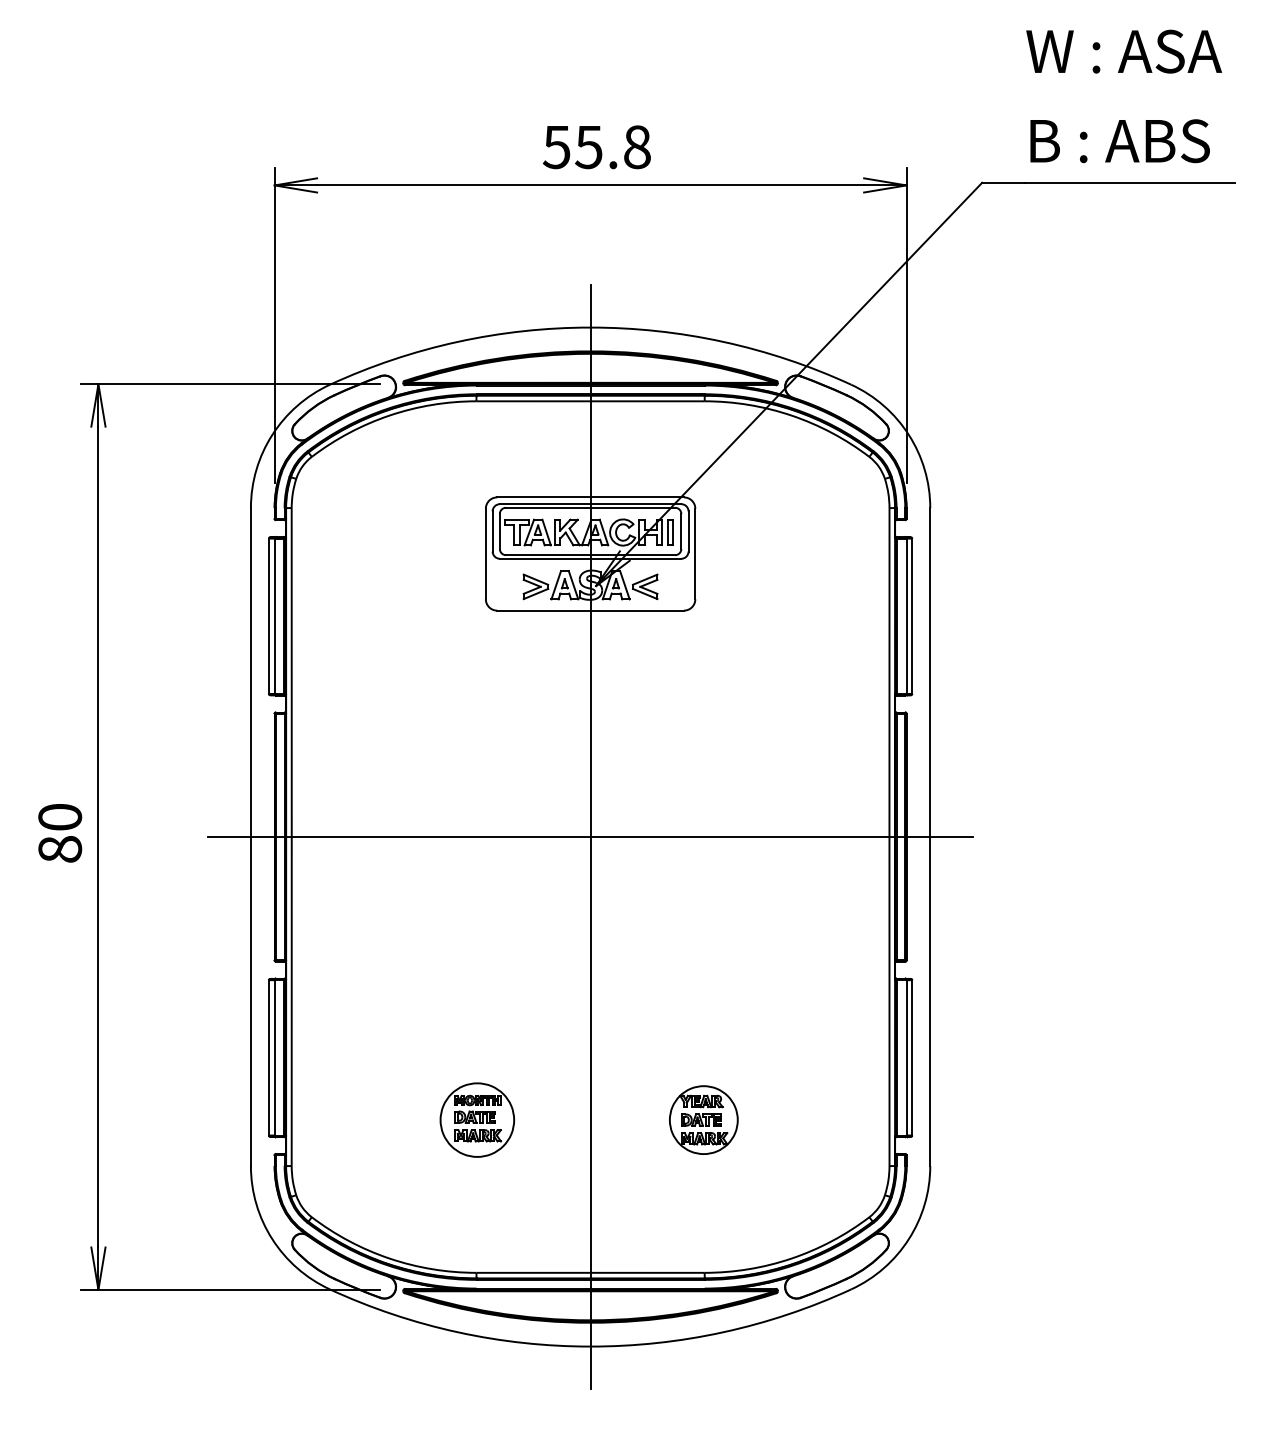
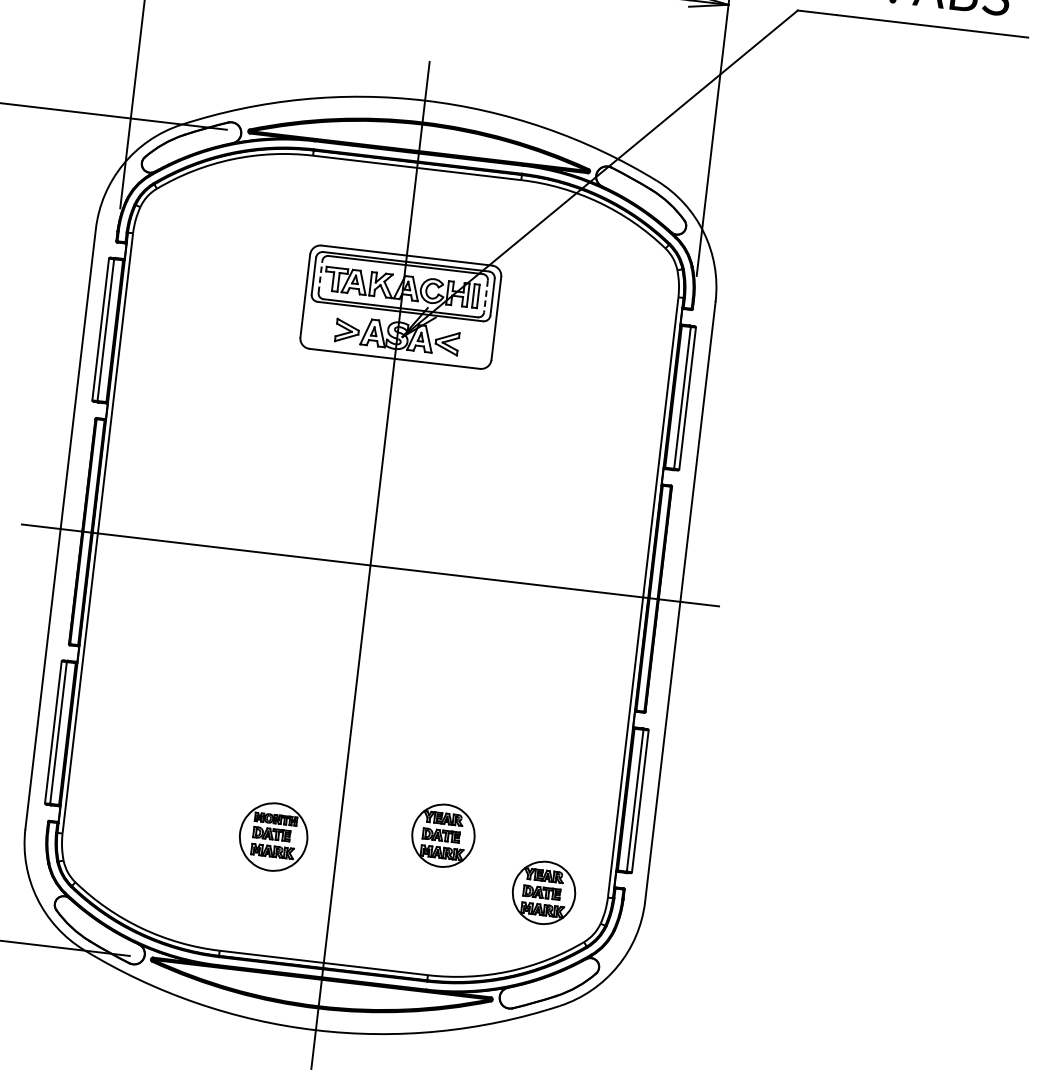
line: (499, 531) -> (320, 276), solid -> dashed
line: (681, 531) -> (486, 296), solid -> dashed
part: (477, 1119) -> (273, 836), moved
part: (819, 1168) -> (543, 892), added

